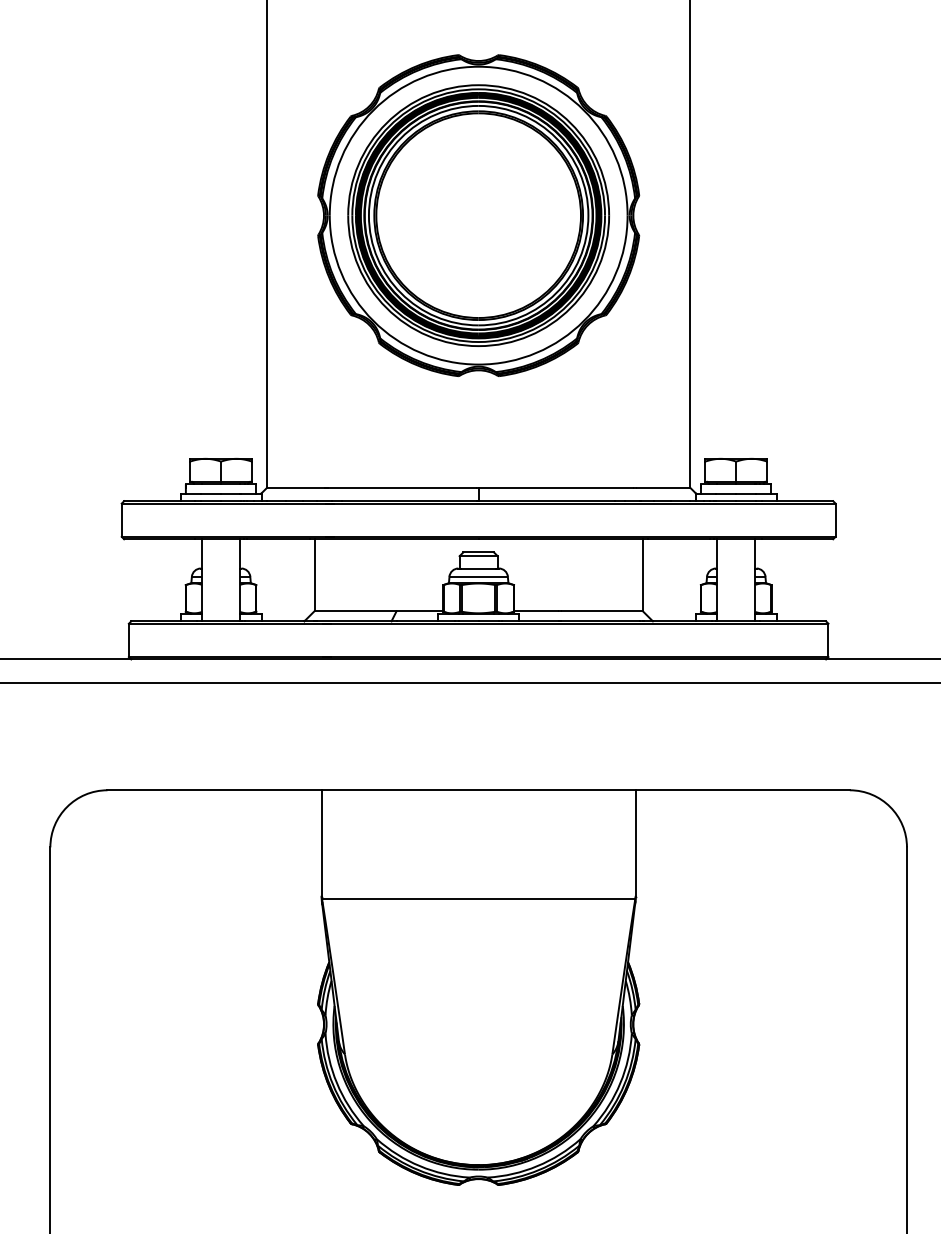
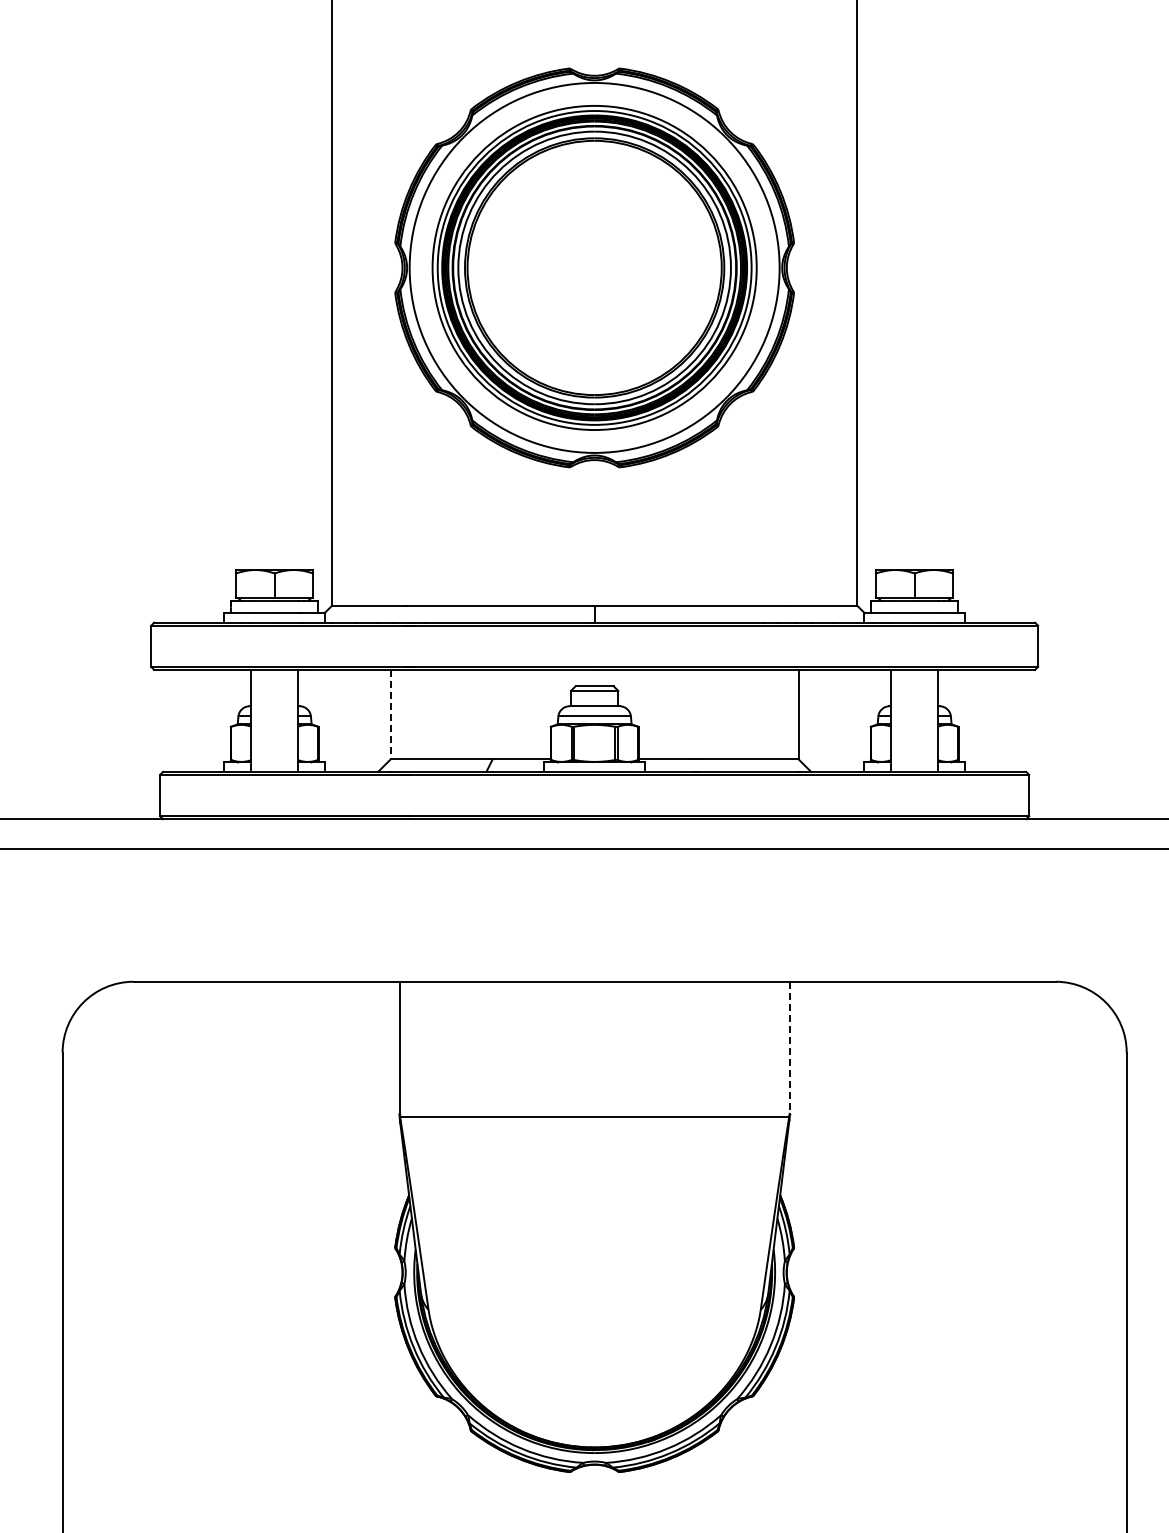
line: (314, 575) -> (390, 714), solid -> dashed
line: (635, 844) -> (789, 1048), solid -> dashed

